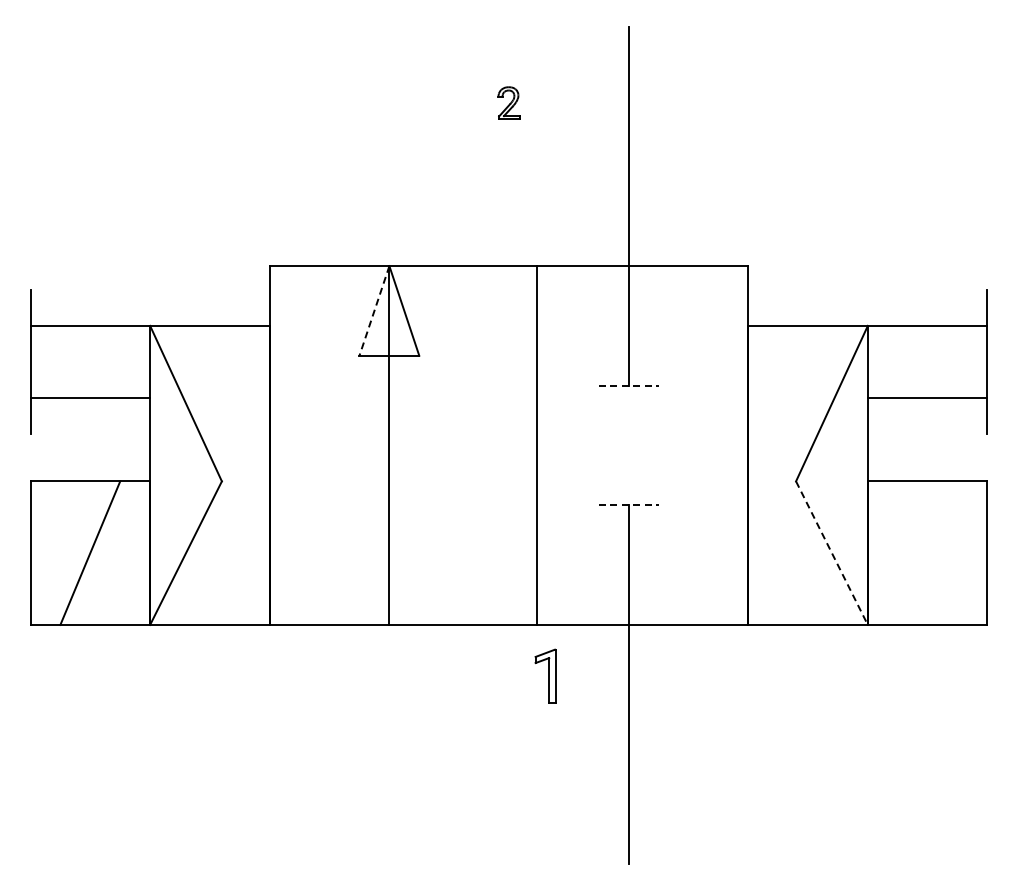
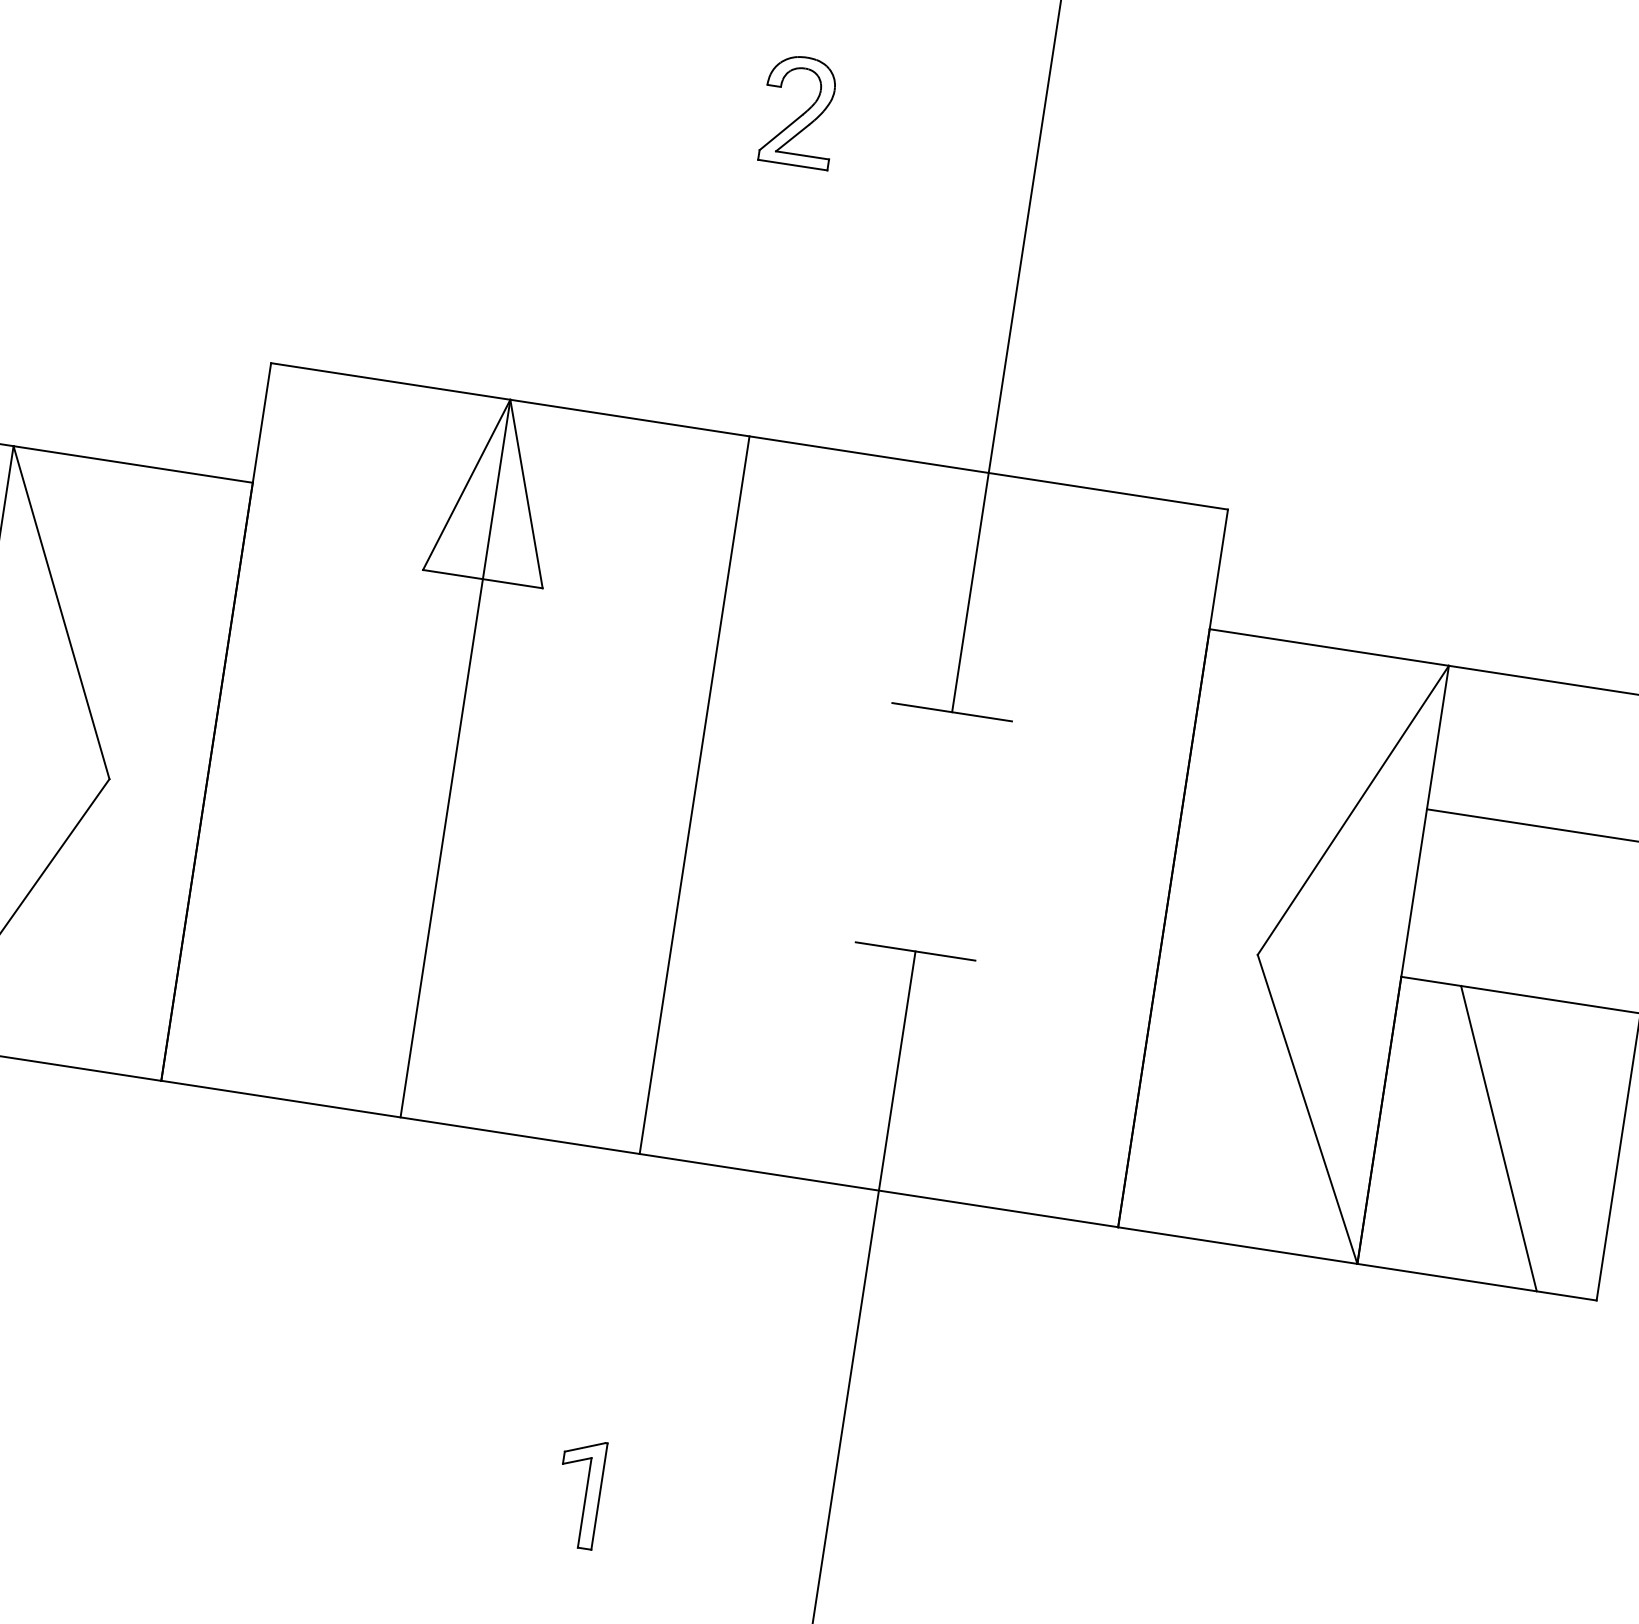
part: (508, 102) -> (798, 109), size x1.67
line: (374, 311) -> (466, 486), dashed -> solid
line: (628, 385) -> (951, 711), dashed -> solid
line: (536, 445) -> (693, 795), moved
line: (628, 505) -> (915, 951), dashed -> solid
line: (927, 552) -> (1498, 1137), added
line: (832, 553) -> (1308, 1110), dashed -> solid
part: (545, 675) -> (578, 1491), moved

